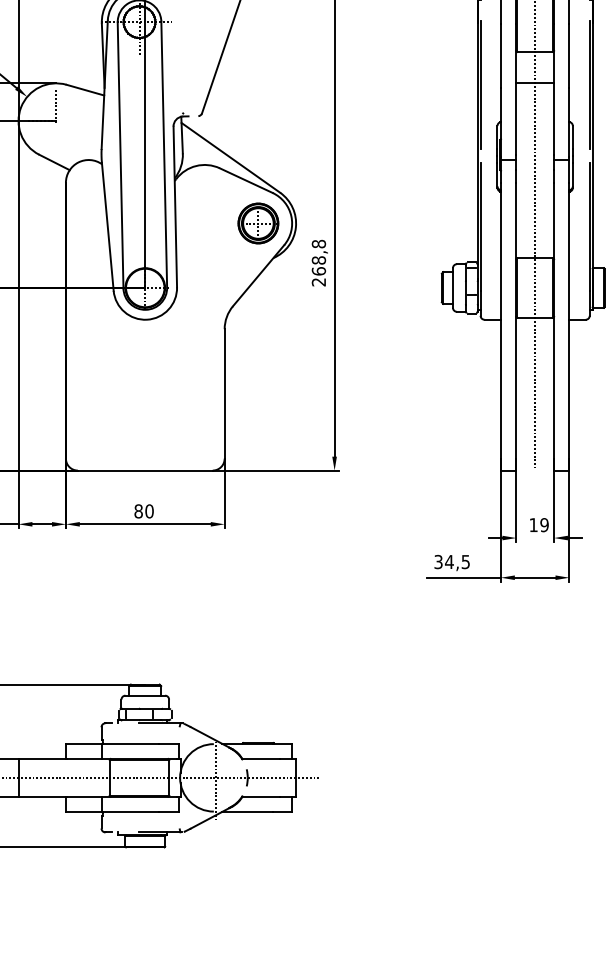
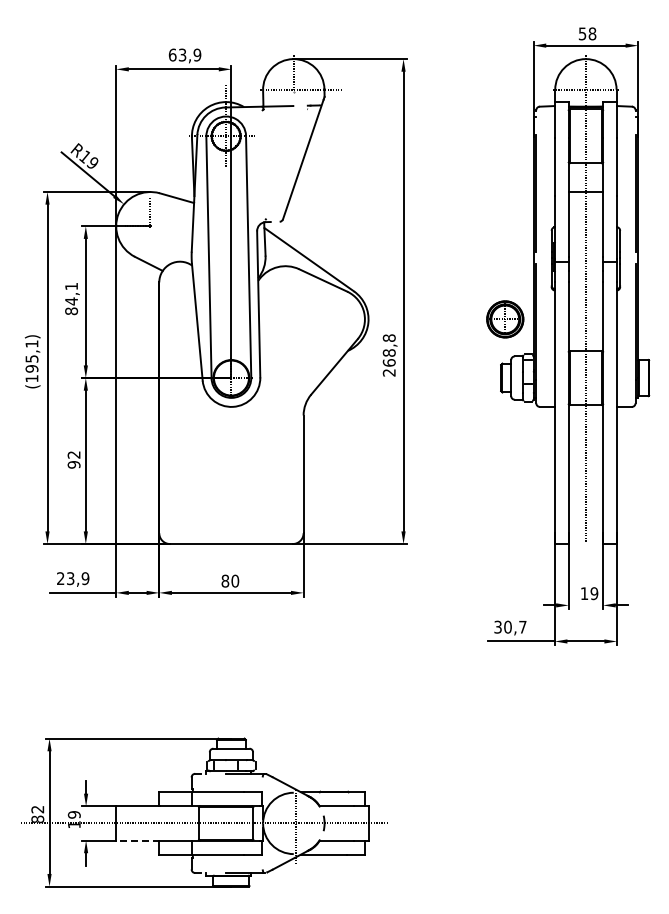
part: (258, 223) -> (505, 319), moved
text: (456, 561) -> (514, 626), 34,5 -> 30,7
line: (43, 796) -> (138, 840), solid -> dashed

